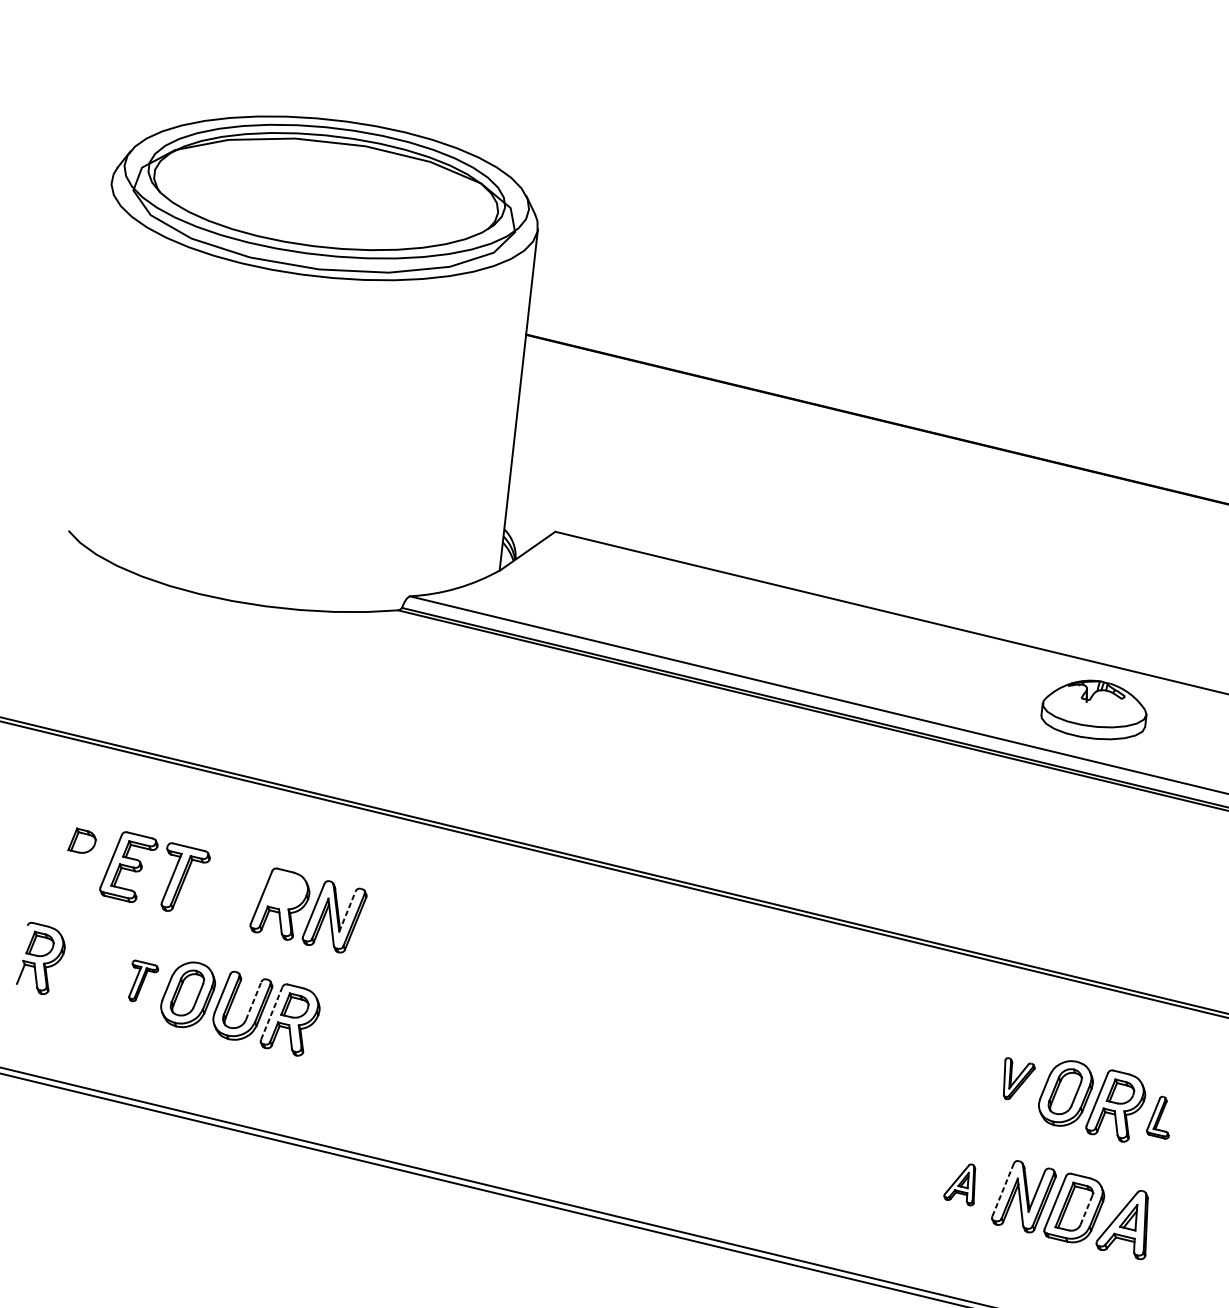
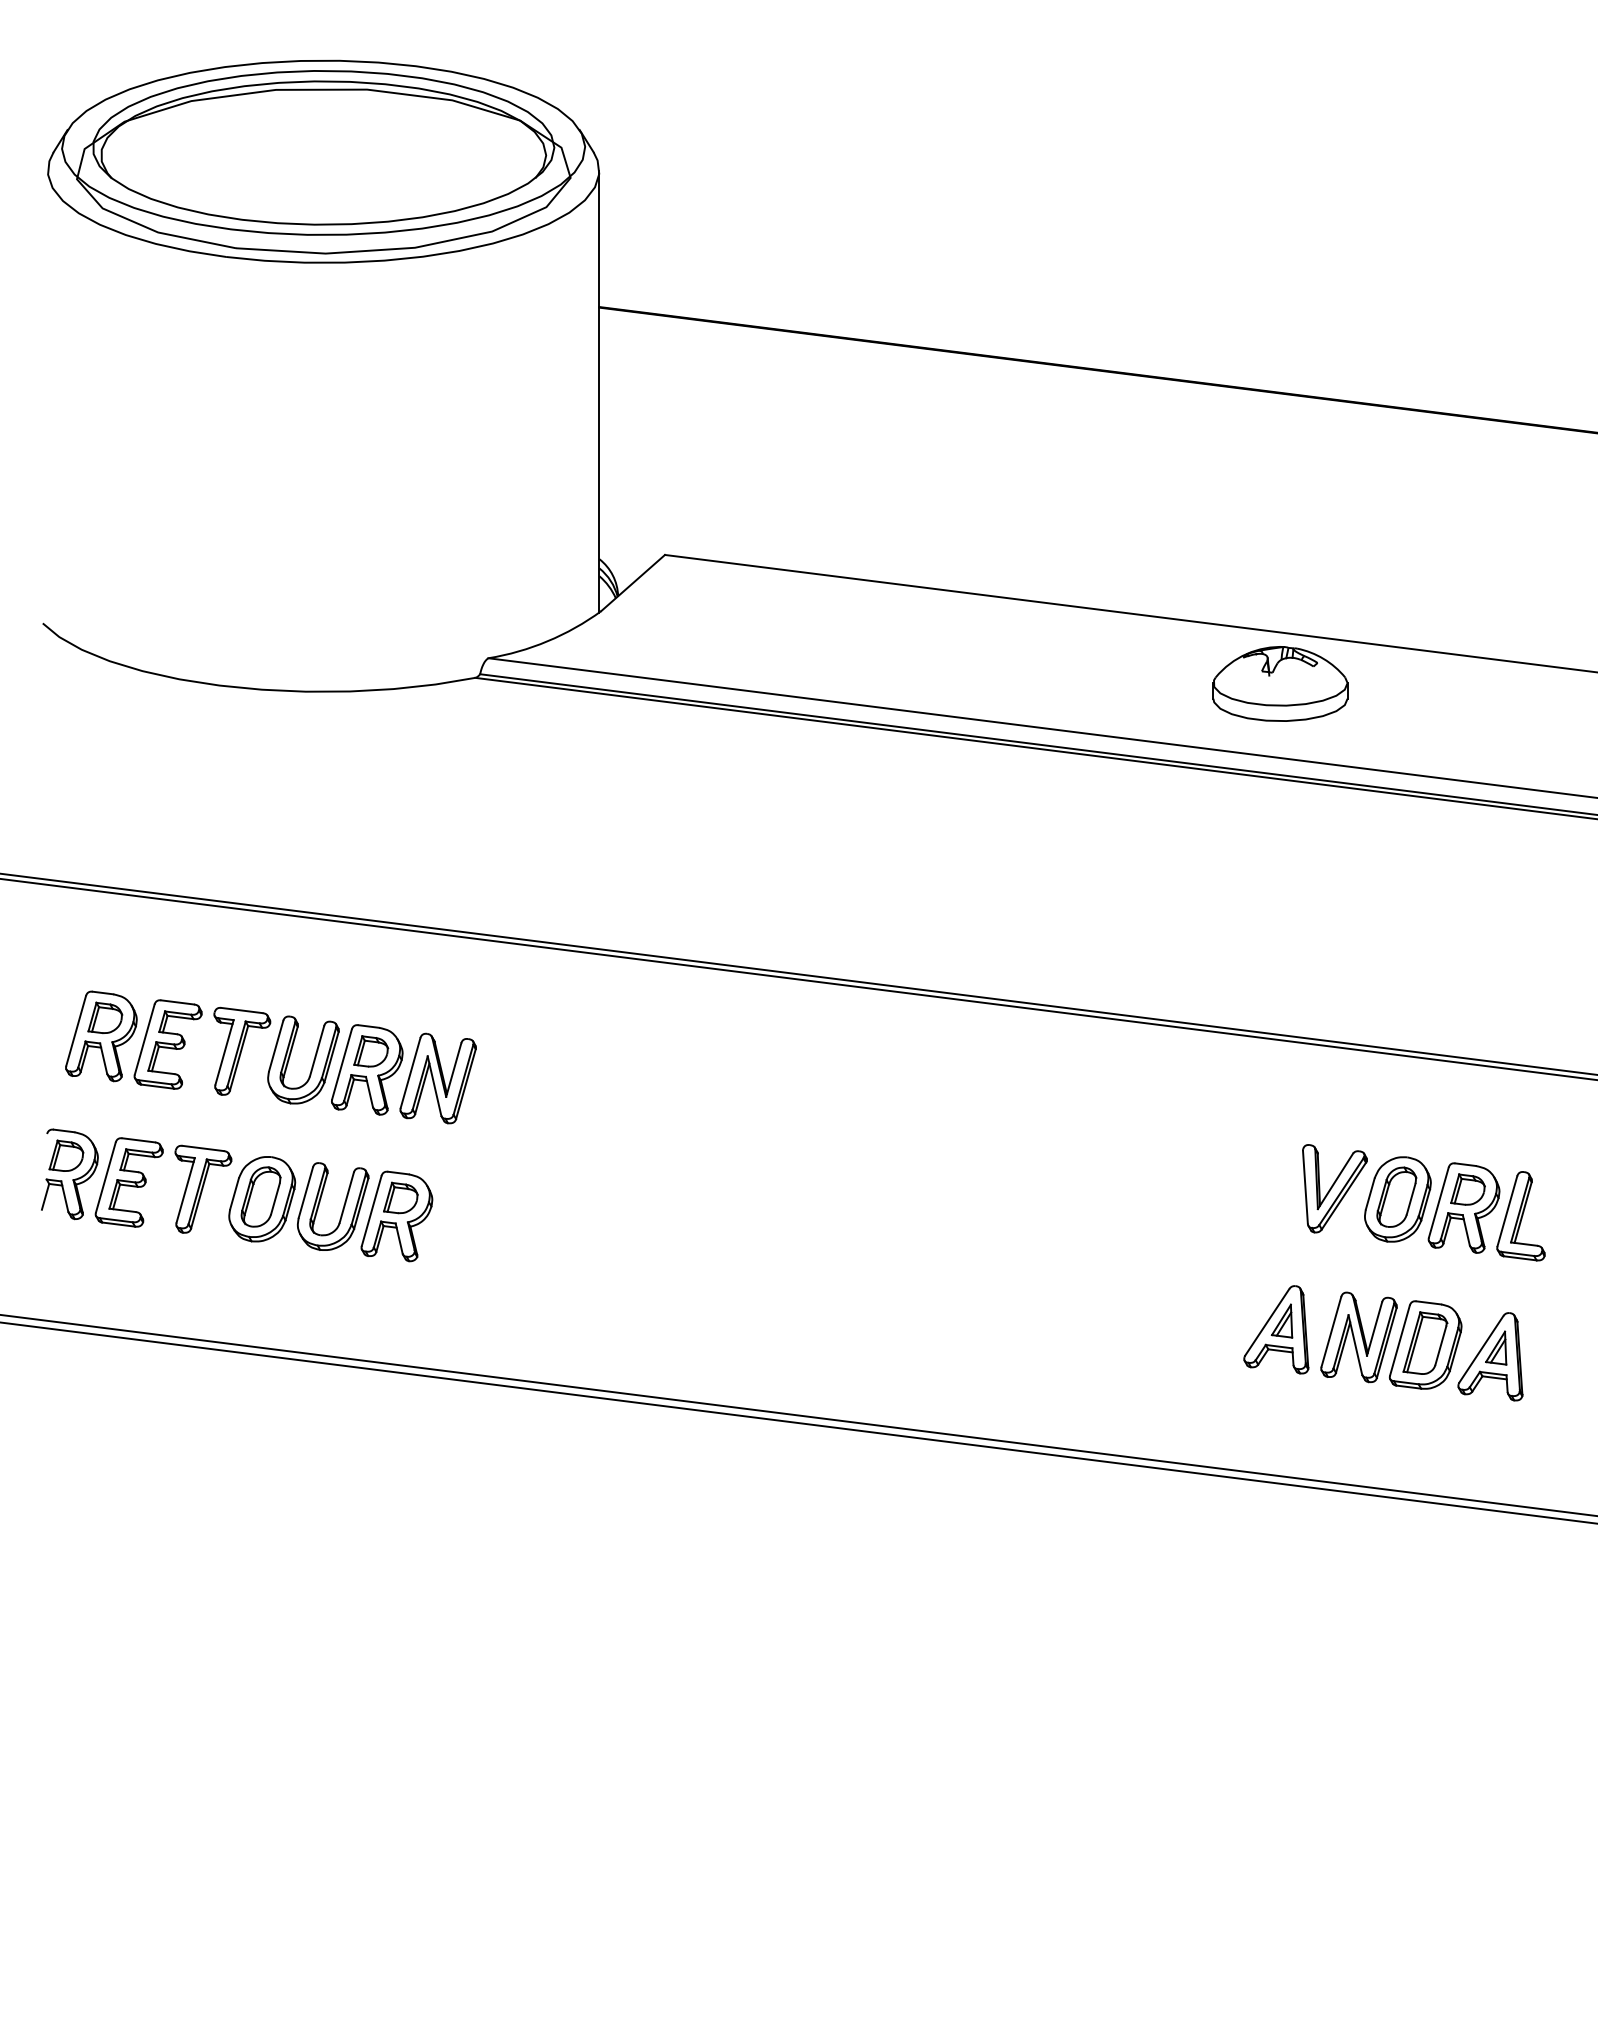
part: (1094, 709) -> (1280, 683), moved
part: (78, 855) -> (101, 1036), added
part: (285, 890) -> (371, 1051), added
part: (238, 894) -> (312, 1063), added
line: (347, 911) -> (453, 1070), dashed -> solid
part: (86, 970) -> (128, 1182), added
part: (143, 981) -> (203, 1188), size x1.67
line: (253, 1000) -> (346, 1197), dashed -> solid
line: (271, 1013) -> (371, 1210), dashed -> solid
part: (1017, 1079) -> (1334, 1188), size x1.67
part: (1159, 1117) -> (1520, 1216), size x1.67
part: (960, 1183) -> (1276, 1329), size x1.67
line: (1003, 1189) -> (1331, 1331), dashed -> solid
line: (1086, 1210) -> (1440, 1345), dashed -> solid

